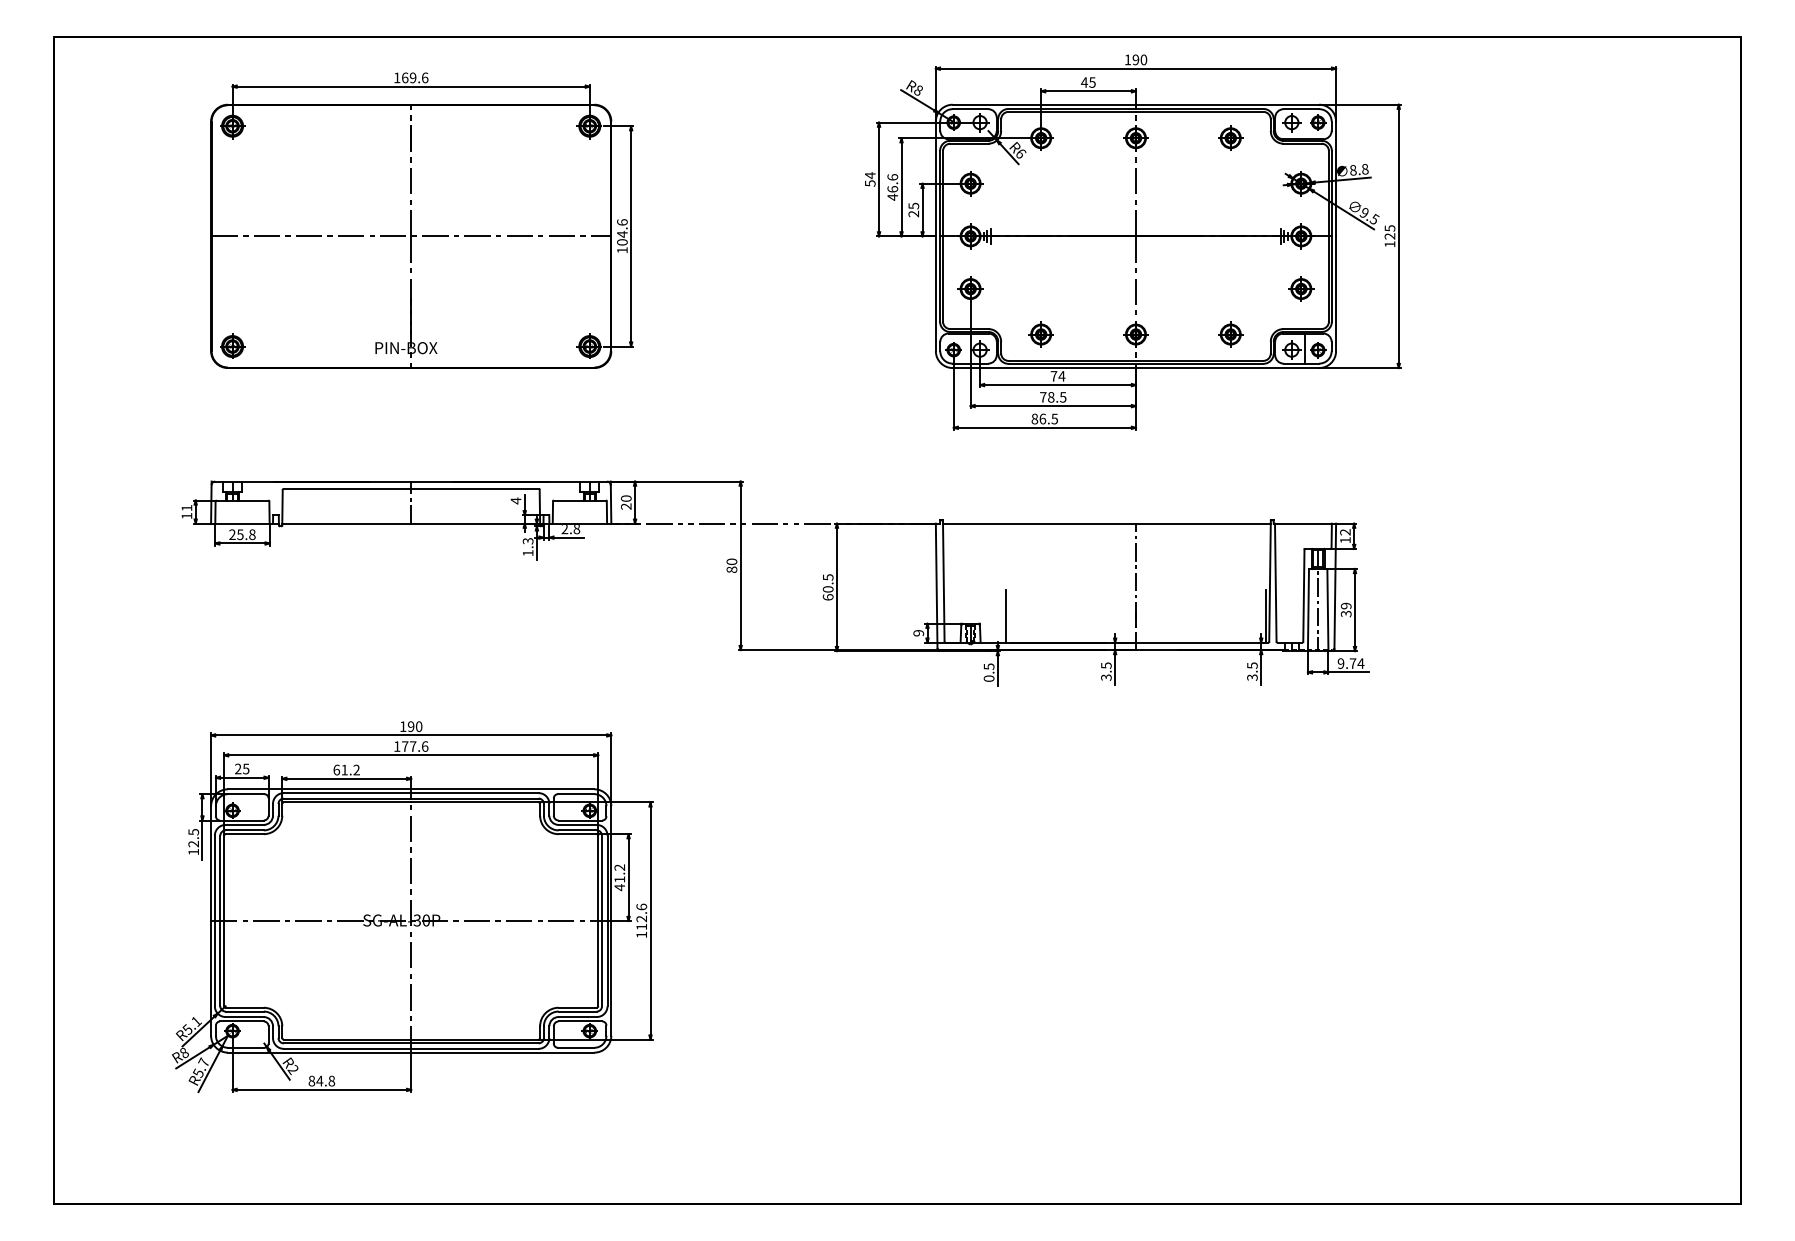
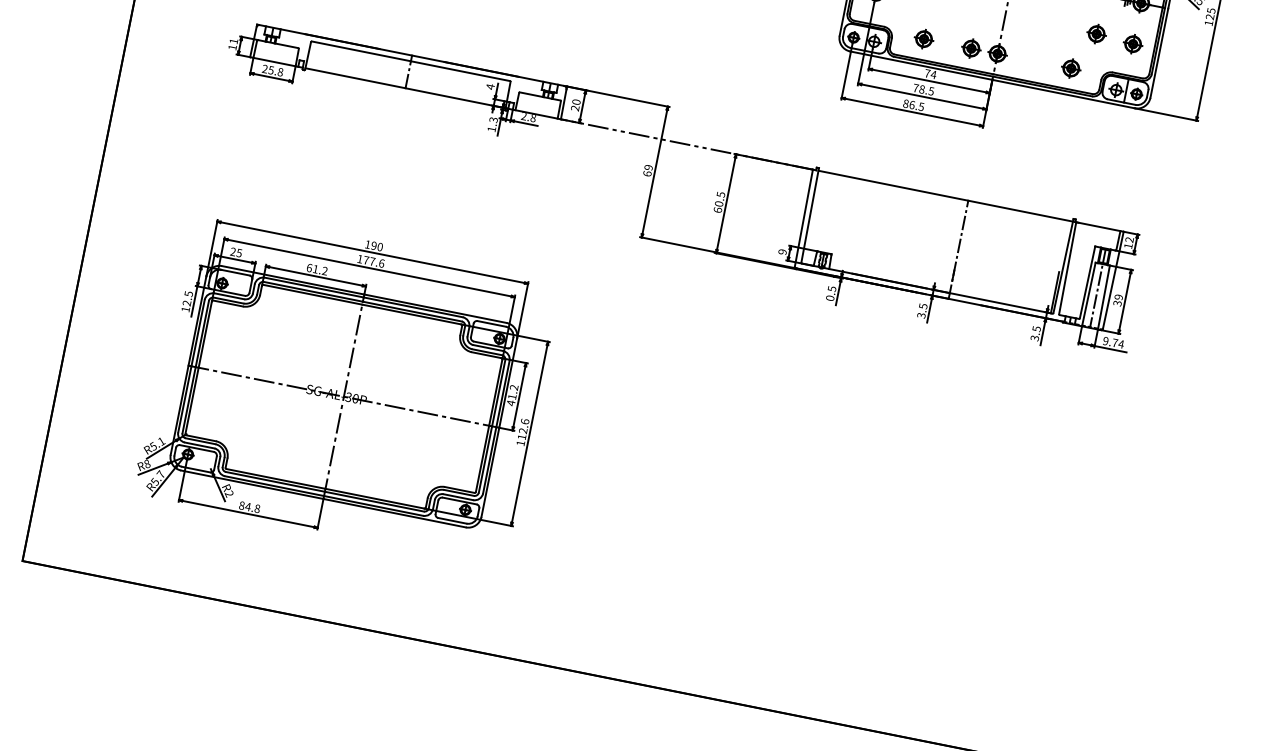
part: (1253, 285) -> (1096, 34), added
part: (1101, 334) -> (970, 48), added
text: (731, 565) -> (647, 170), 80 -> 69
line: (1005, 615) -> (852, 251), removed

